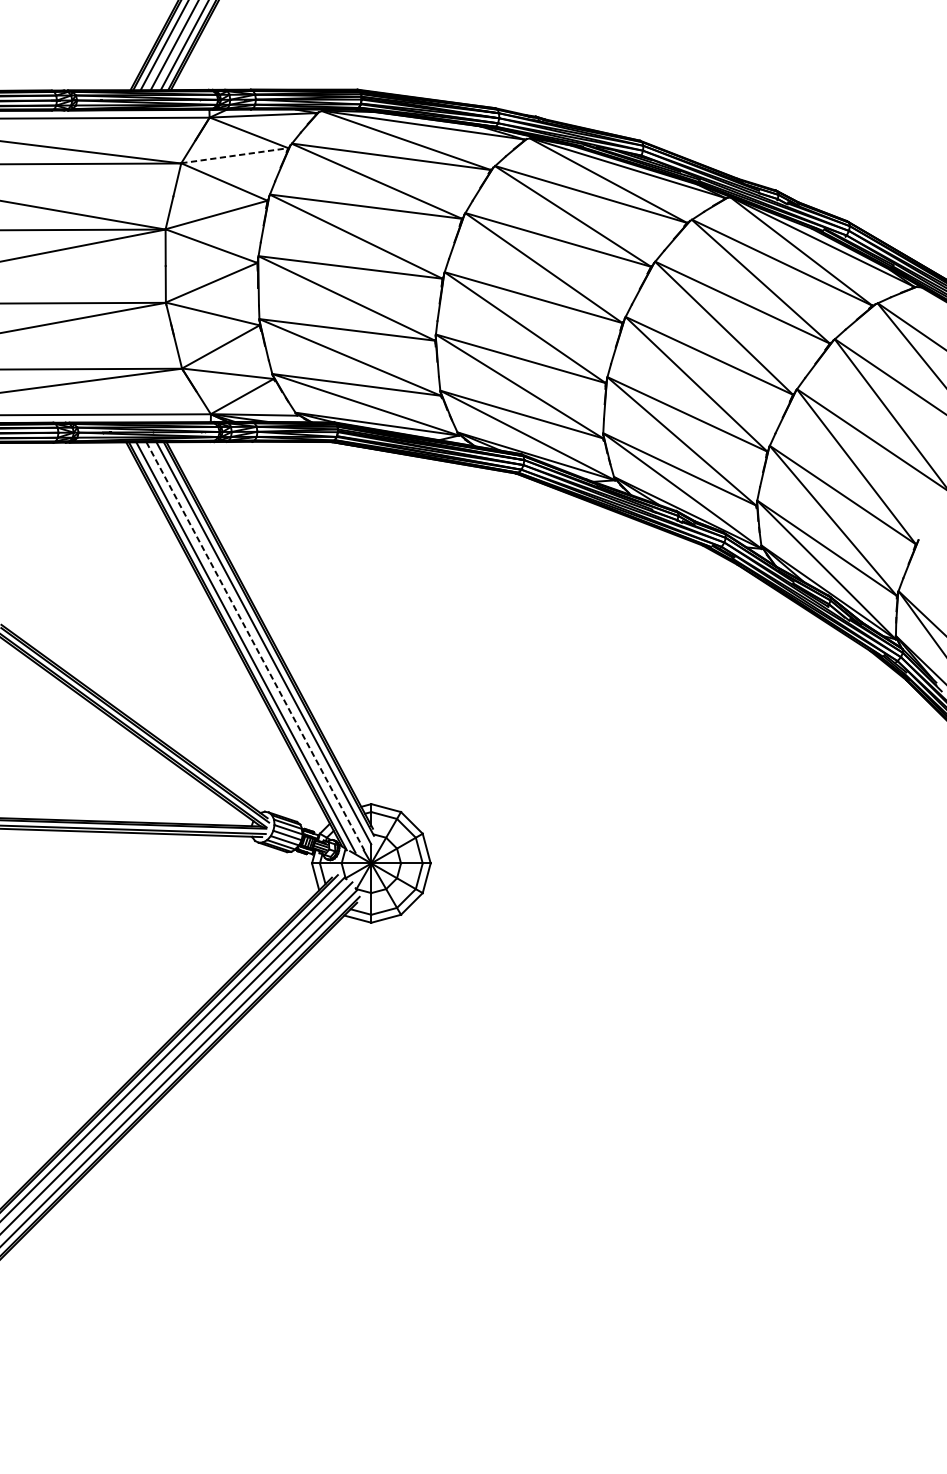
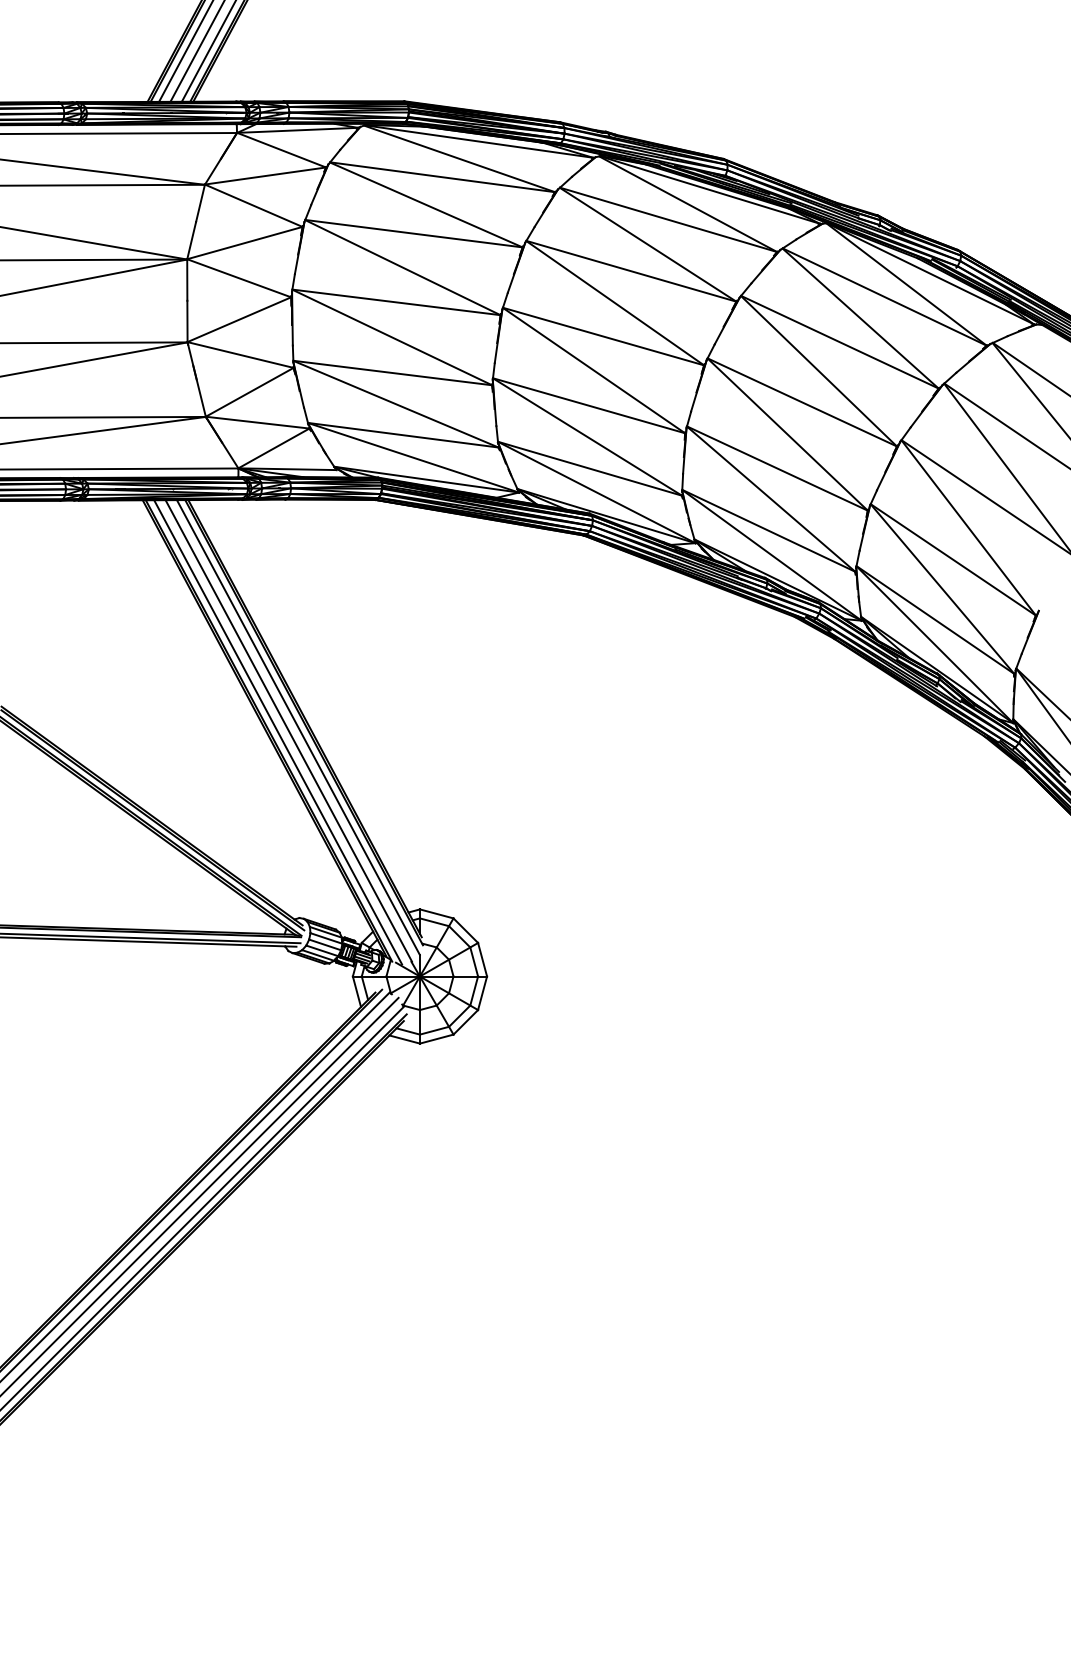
line: (235, 155) -> (266, 175), dashed -> solid
line: (255, 645) -> (288, 730), dashed -> solid

